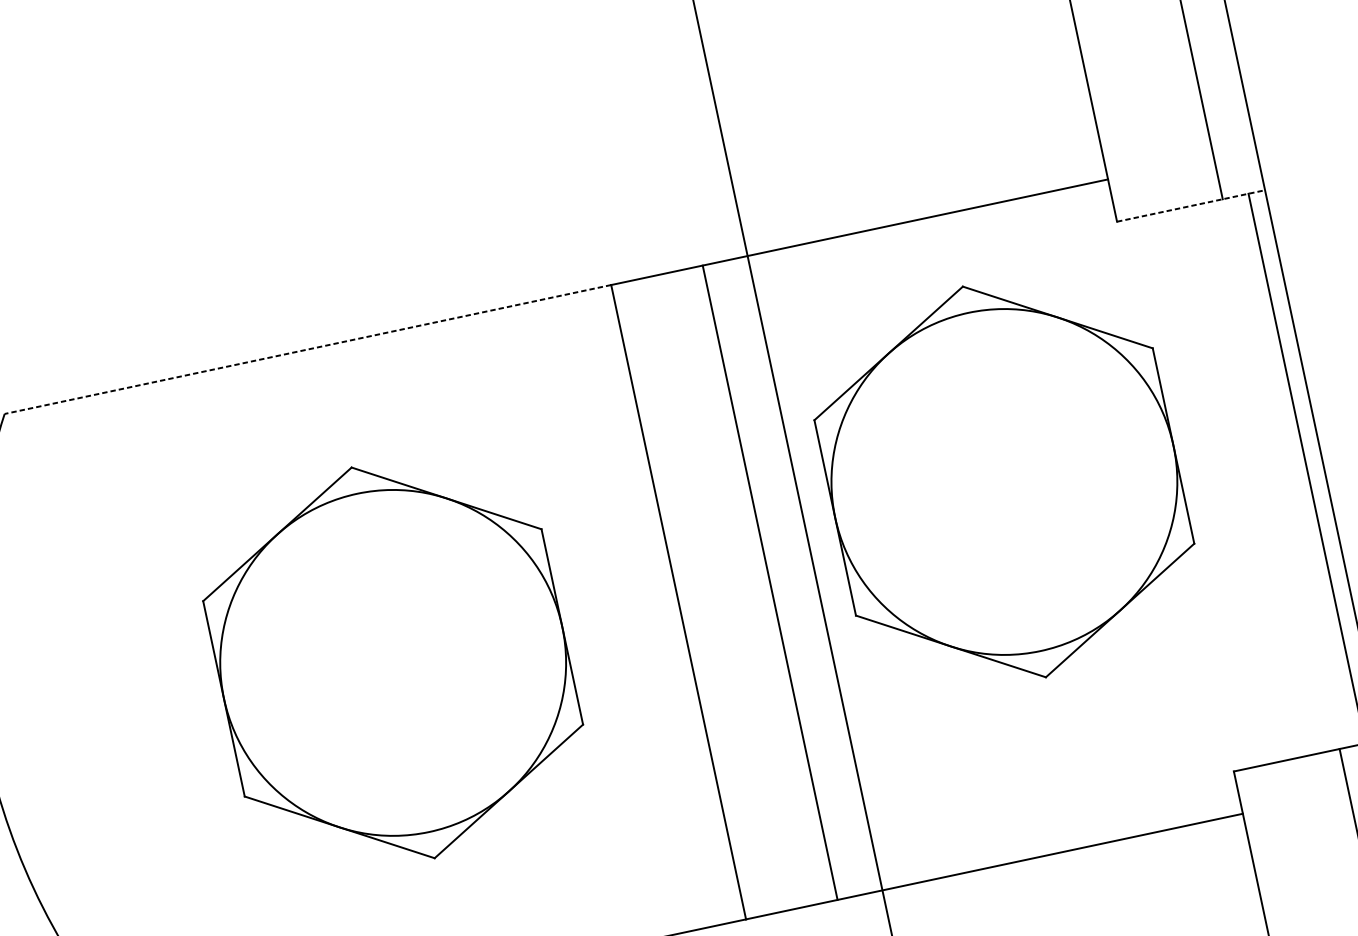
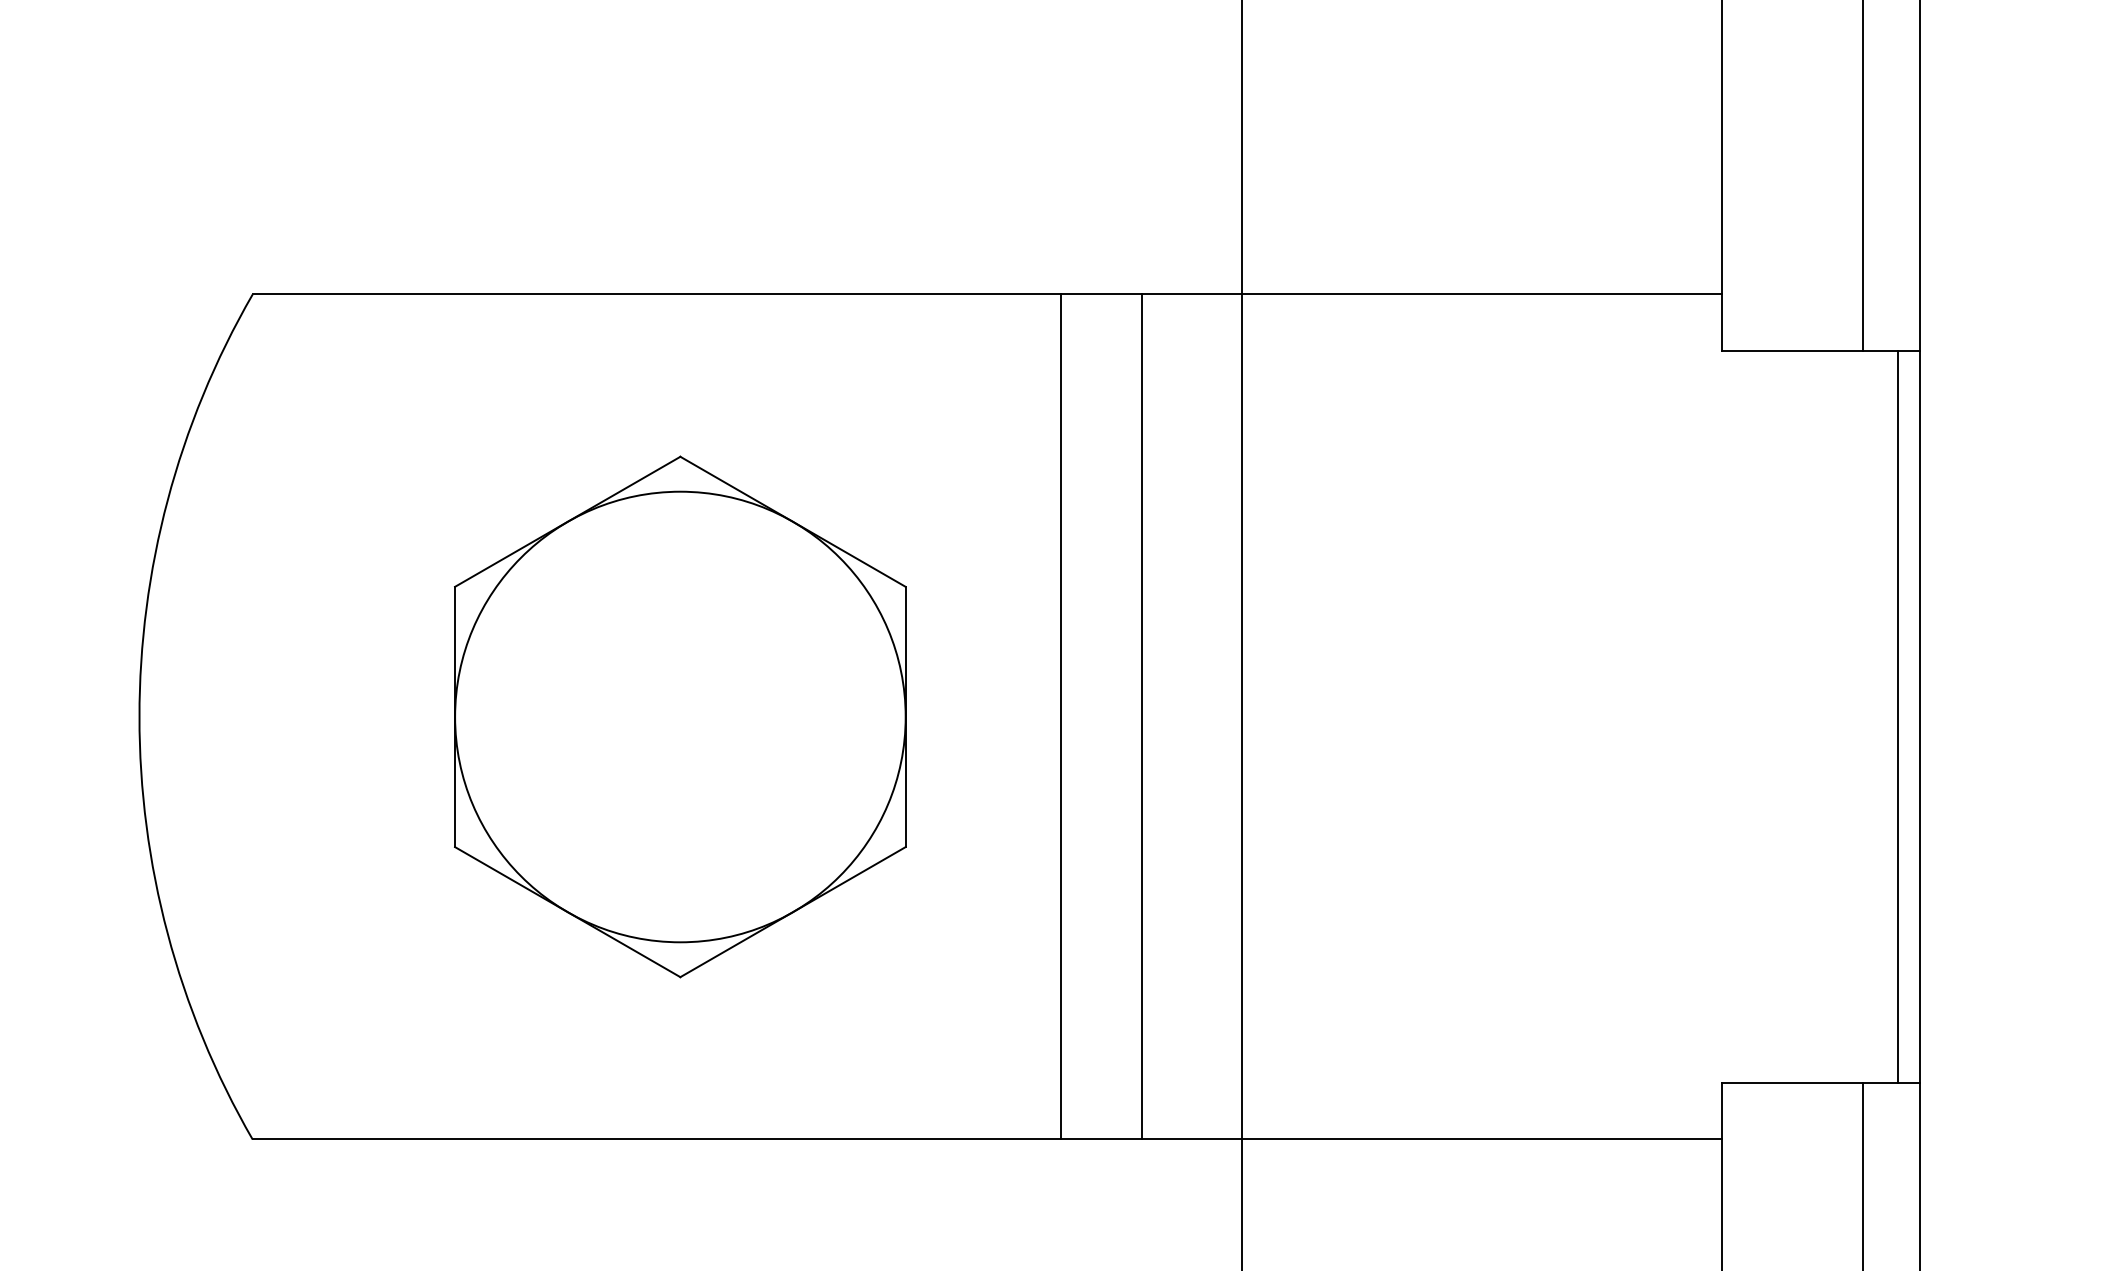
line: (1191, 205) -> (1821, 350), dashed -> solid
line: (307, 349) -> (656, 294), dashed -> solid
part: (1004, 481) -> (1508, 651), removed
line: (770, 582) -> (1141, 716), moved

